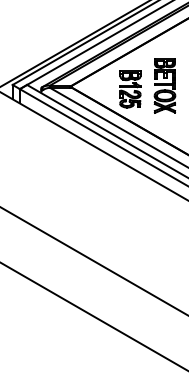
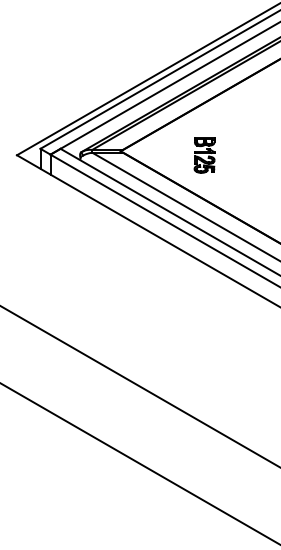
part: (164, 86) -> (252, 150), removed
part: (130, 89) -> (204, 155), size x0.7

